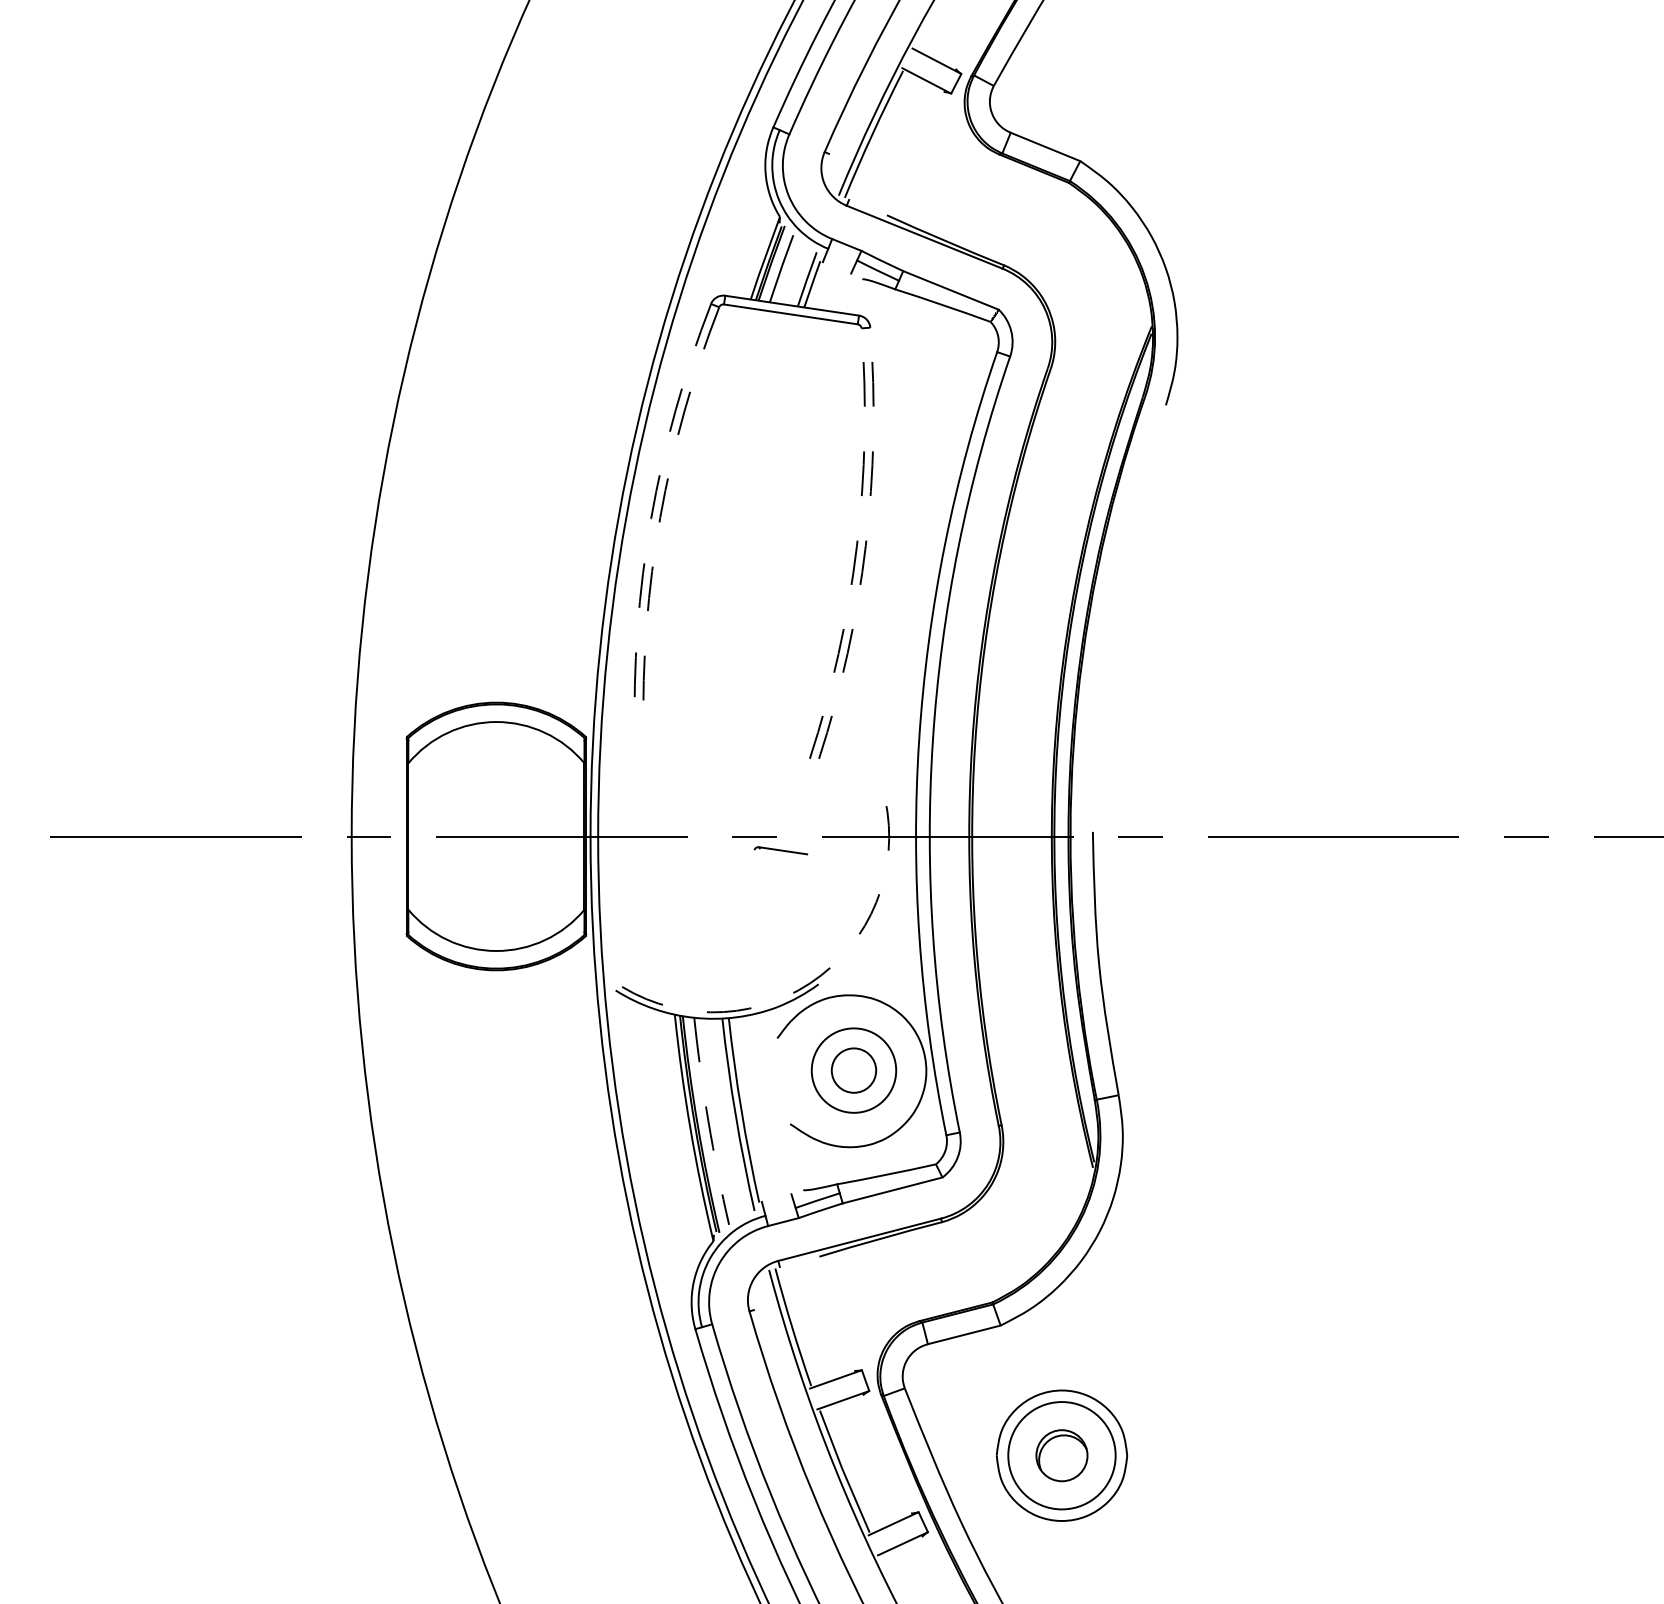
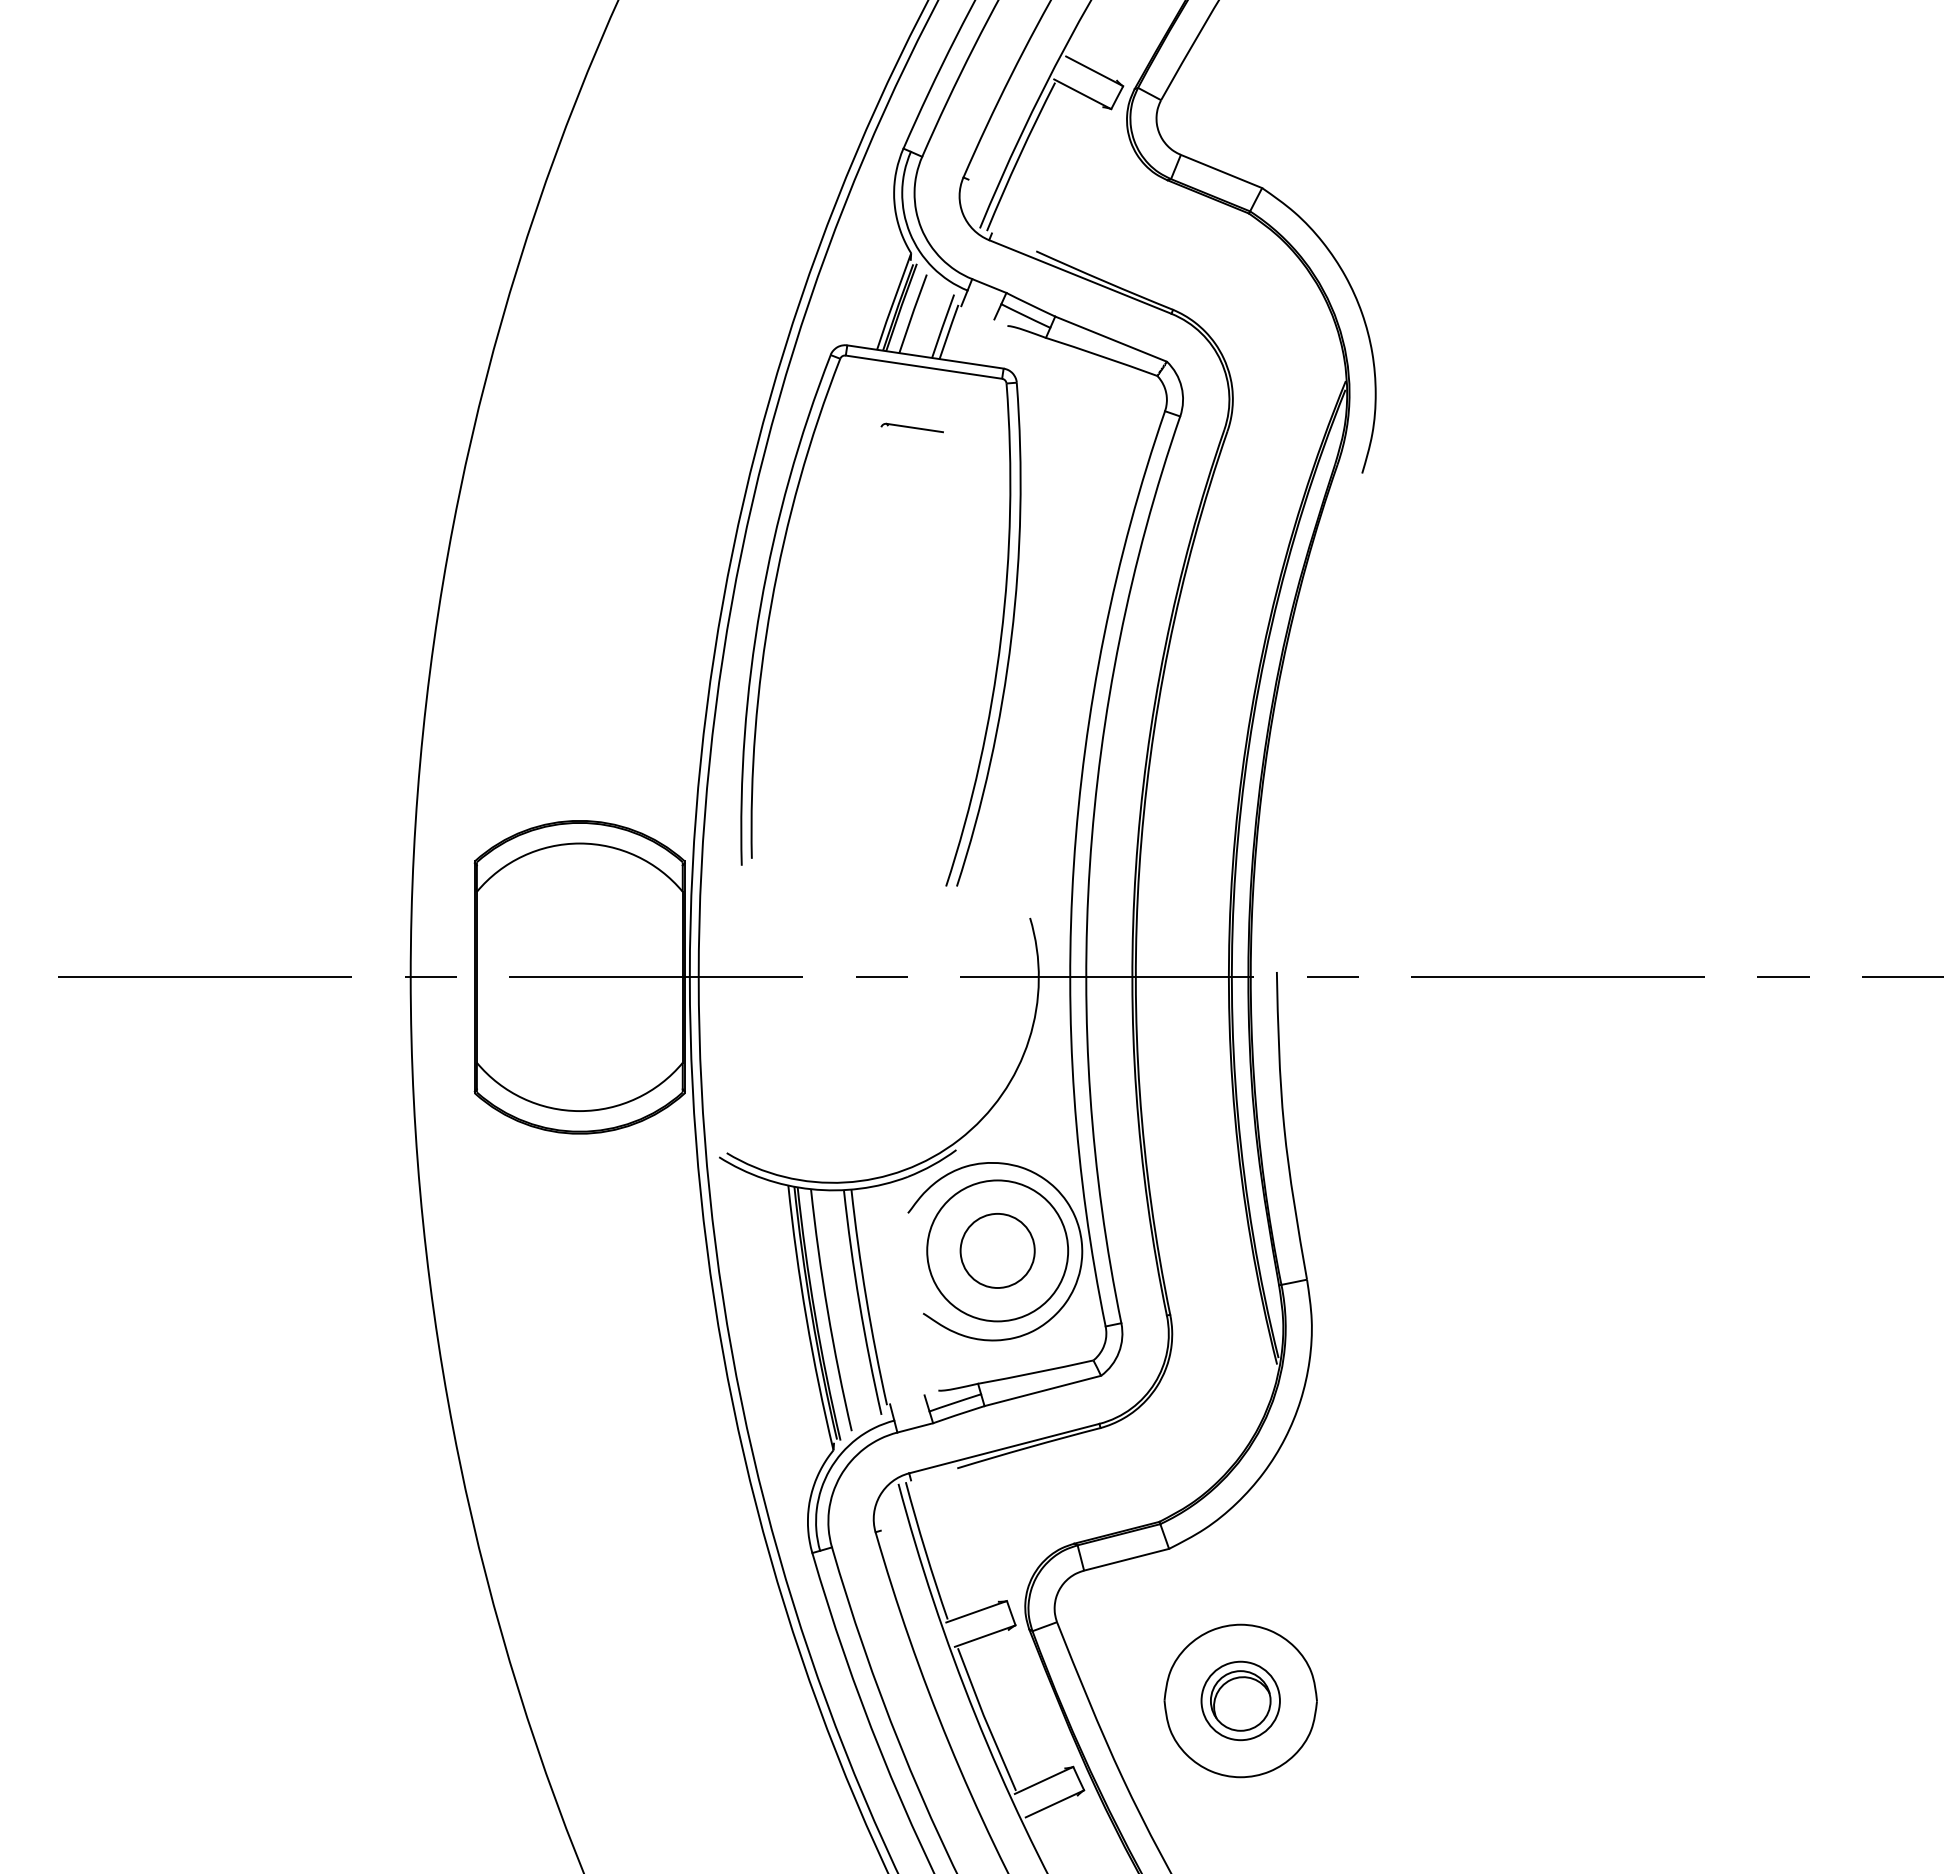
arc: (660, 517) -> (771, 604), dashed -> solid
arc: (651, 518) -> (760, 605), dashed -> solid
arc: (857, 545) -> (1001, 637), dashed -> solid
arc: (865, 545) -> (1011, 637), dashed -> solid
part: (780, 850) -> (911, 427), moved
arc: (821, 975) -> (959, 1139), dashed -> solid
circle: (853, 1070) -> (997, 1250), size x1.43
circle: (853, 1070) -> (997, 1250), size x1.43
arc: (708, 1121) -> (827, 1310), dashed -> solid
circle: (1061, 1455) -> (1240, 1700), size x0.62

